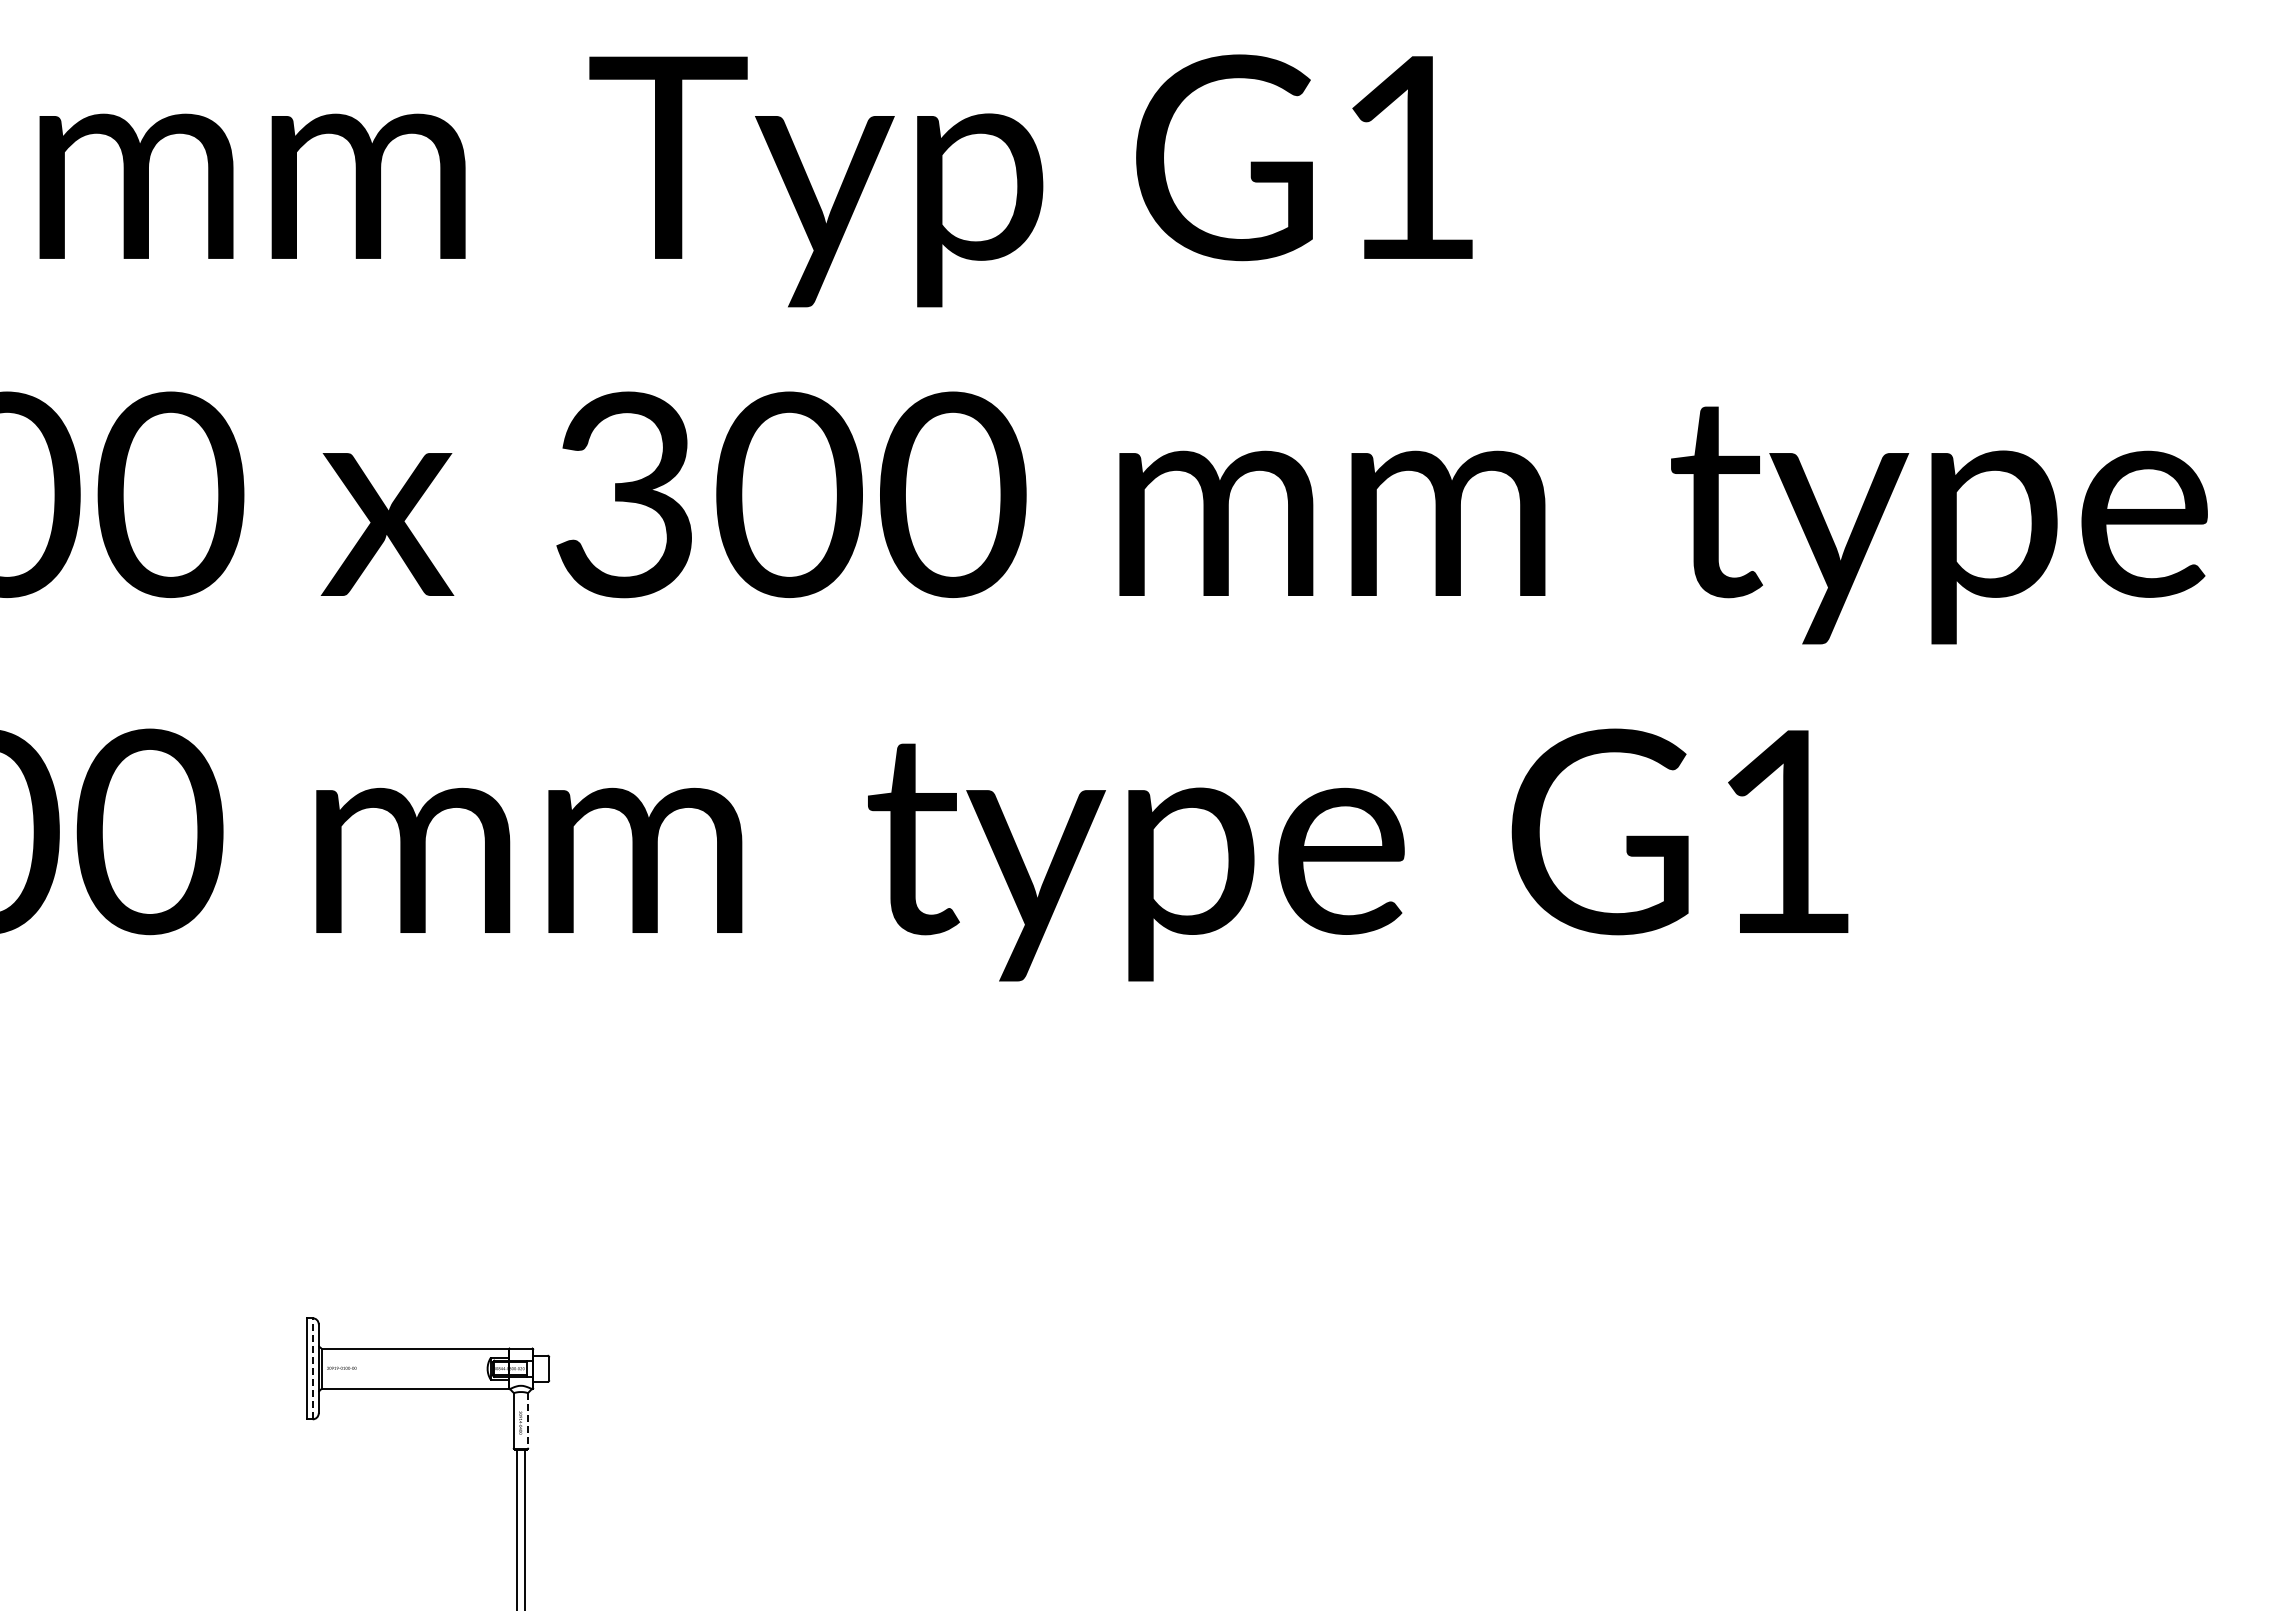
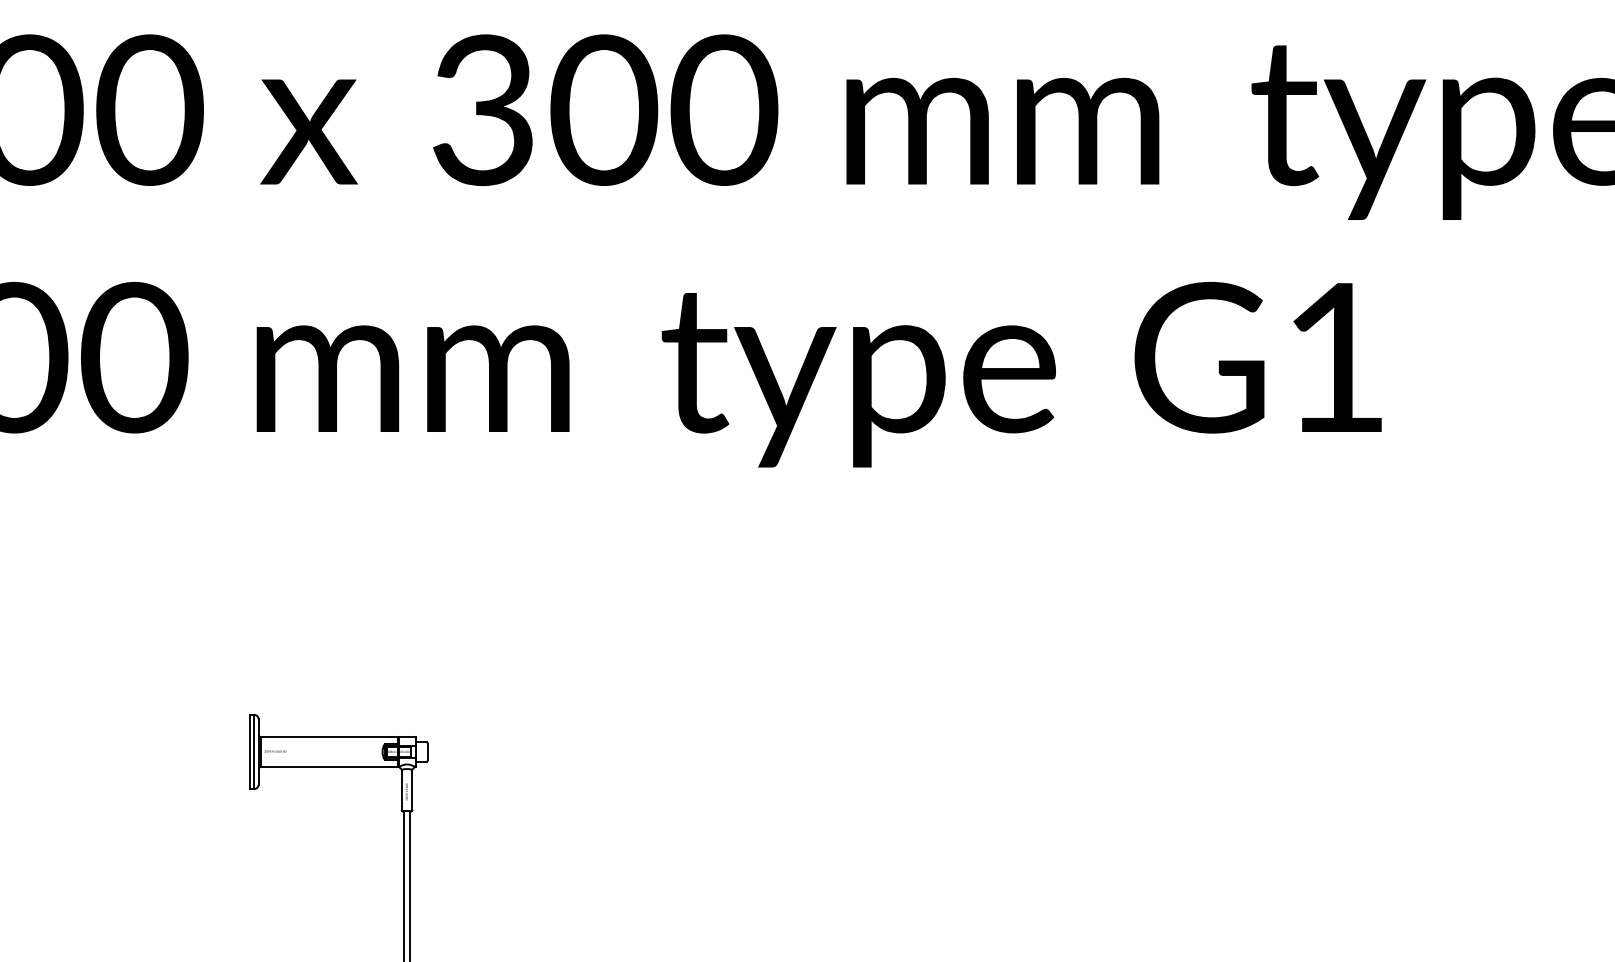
line: (312, 1368) -> (253, 751), dashed -> solid
line: (528, 1420) -> (412, 789), dashed -> solid

